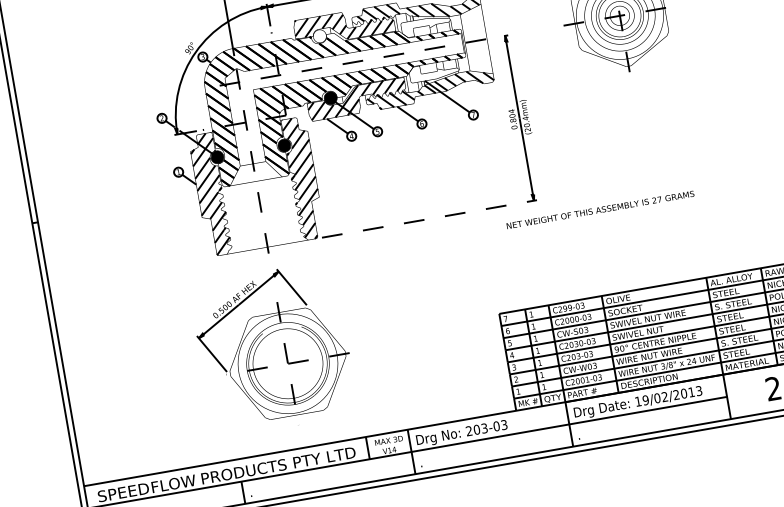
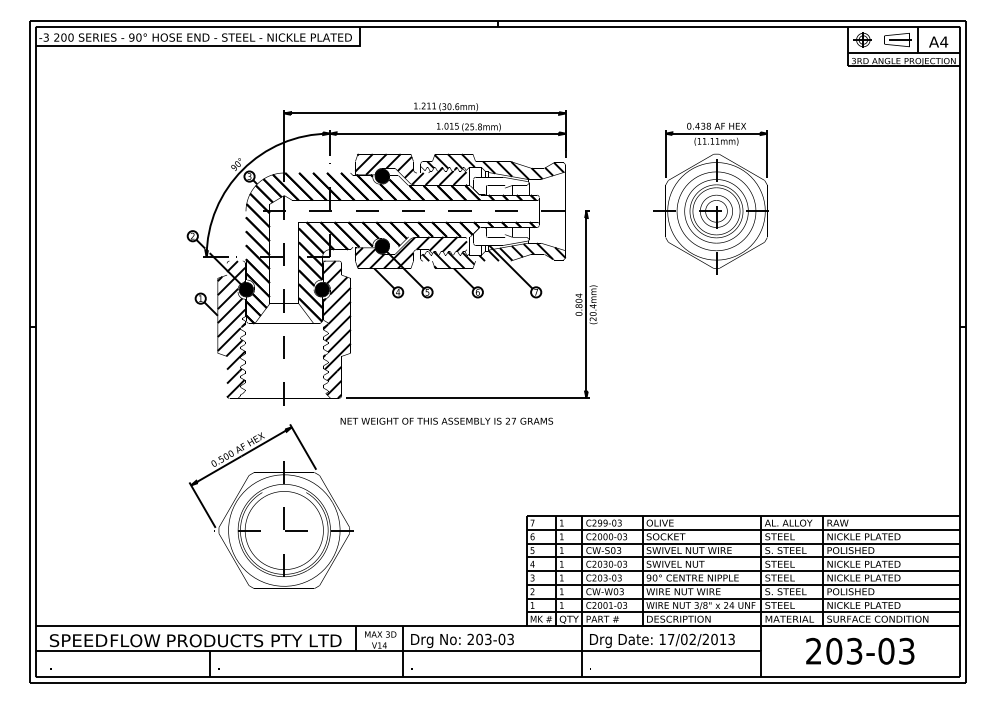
hatch: (319, 35) -> (382, 175), added
text: (600, 209) -> (446, 420), moved
line: (429, 219) -> (467, 398), dashed -> solid
text: (645, 400) -> (670, 639), 19/02/2013 -> 17/02/2013

